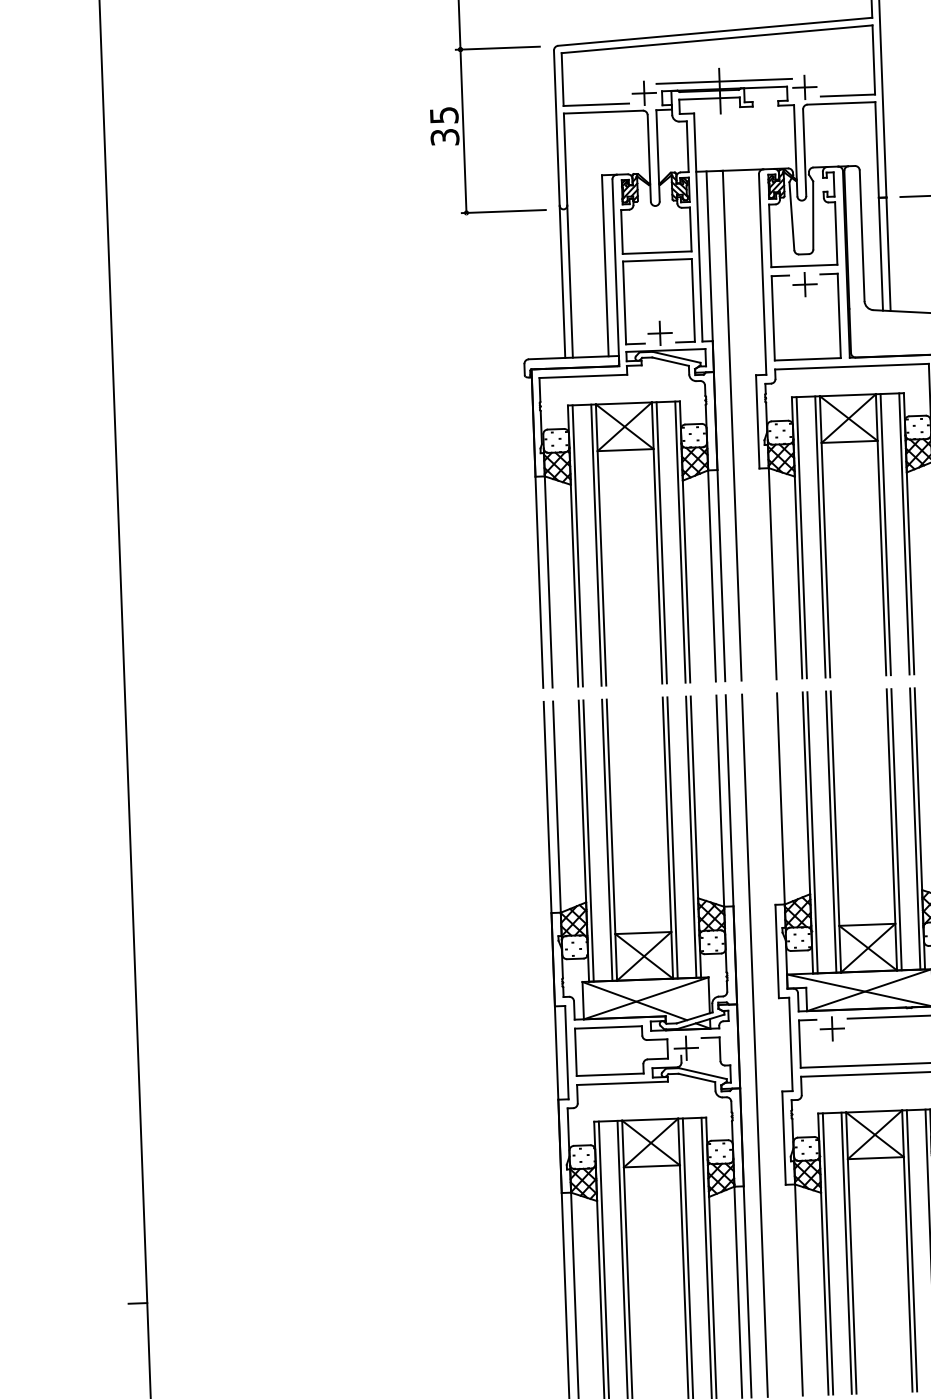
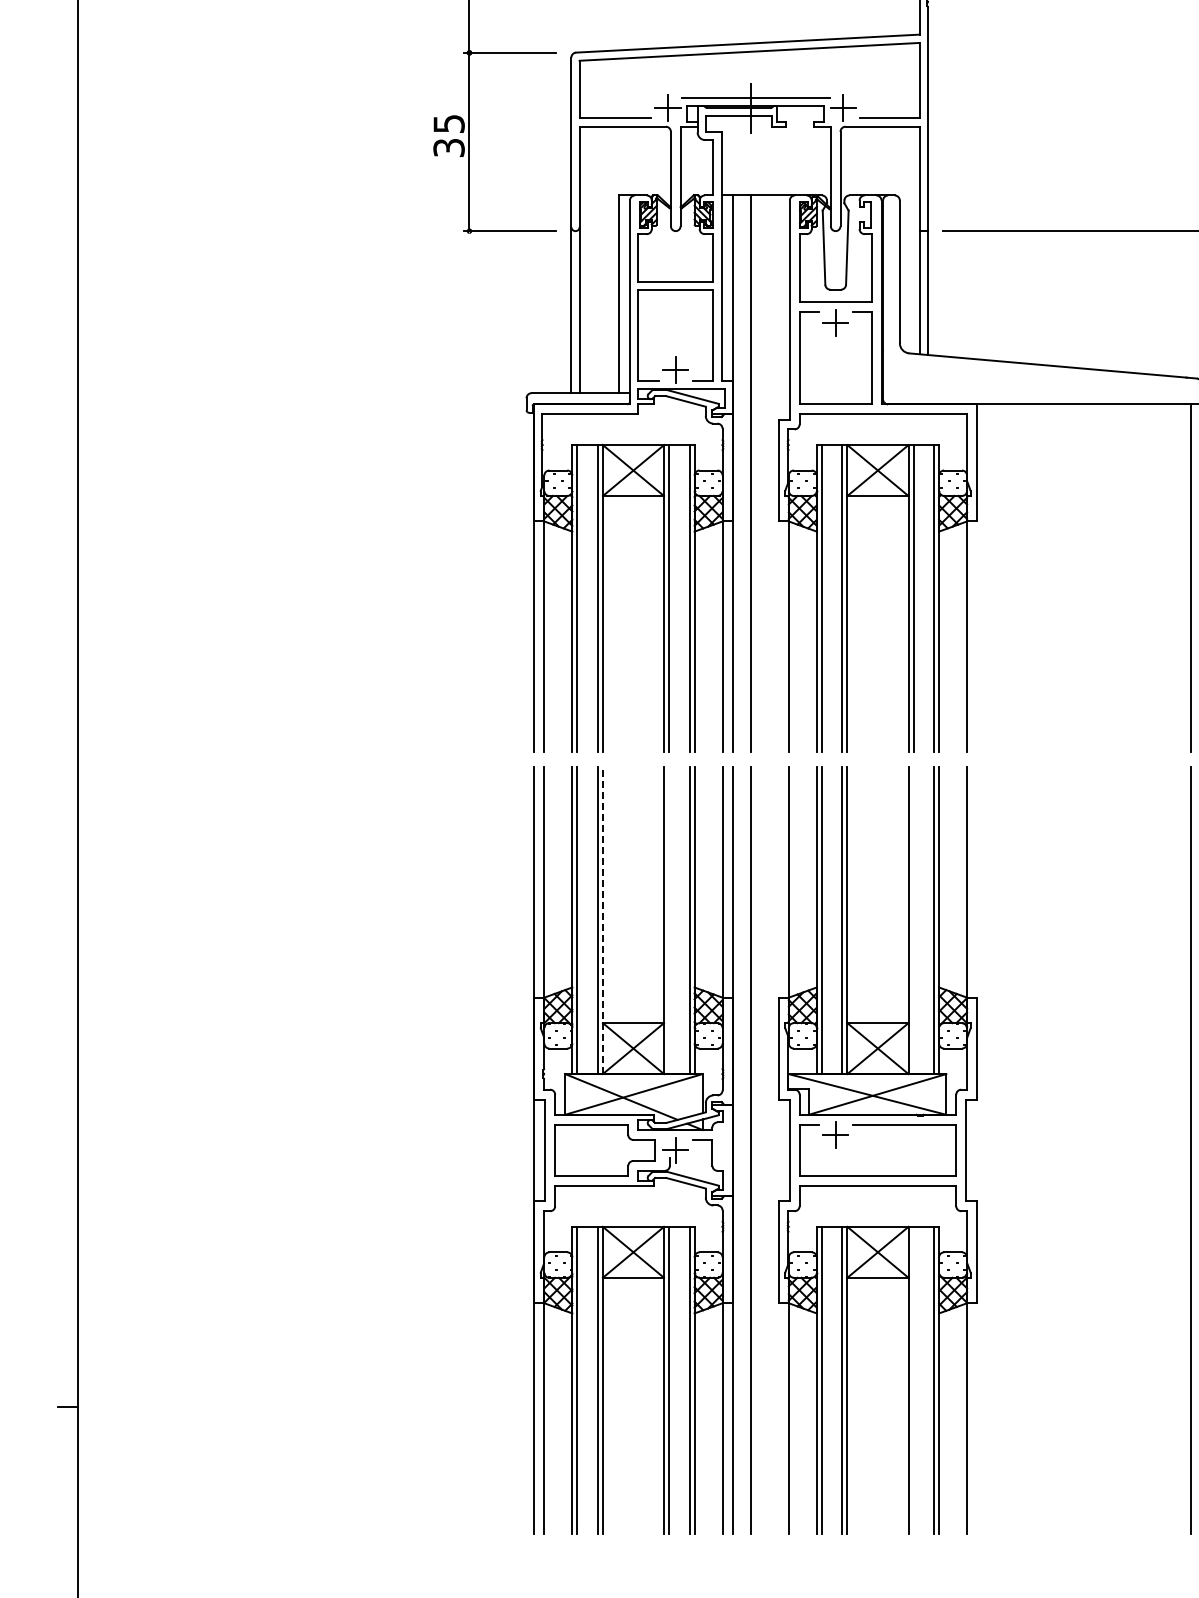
line: (896, 829) -> (913, 920), removed
line: (672, 837) -> (669, 920), removed
line: (611, 840) -> (602, 920), solid -> dashed
line: (911, 1250) -> (913, 1379), removed

